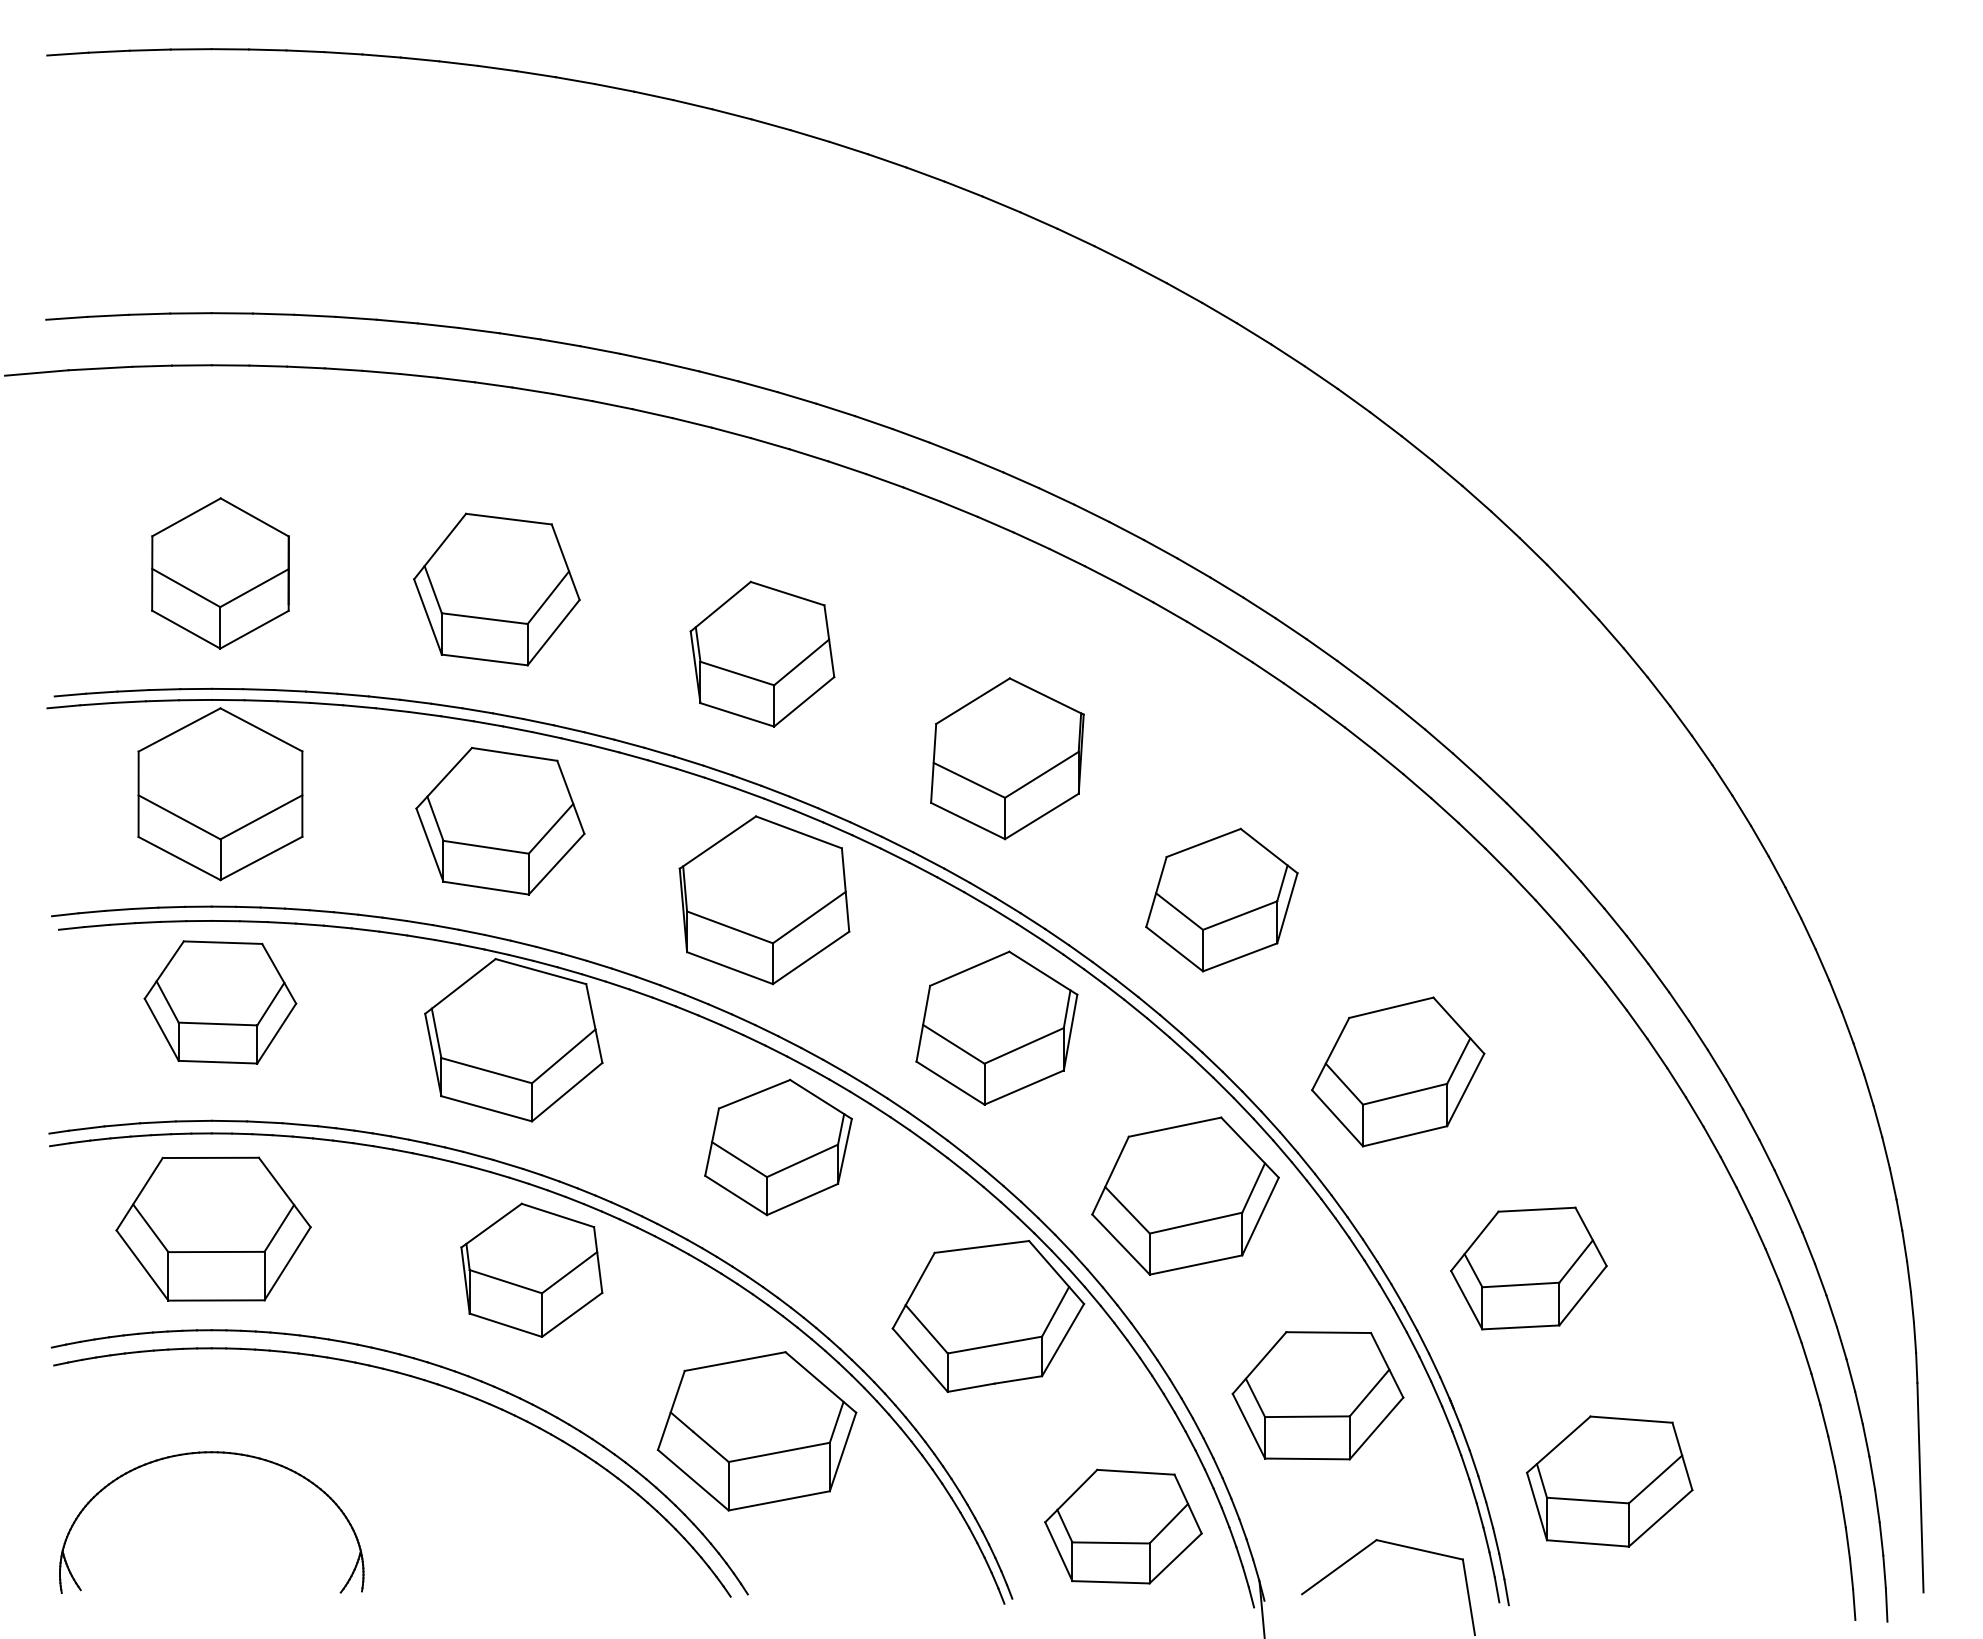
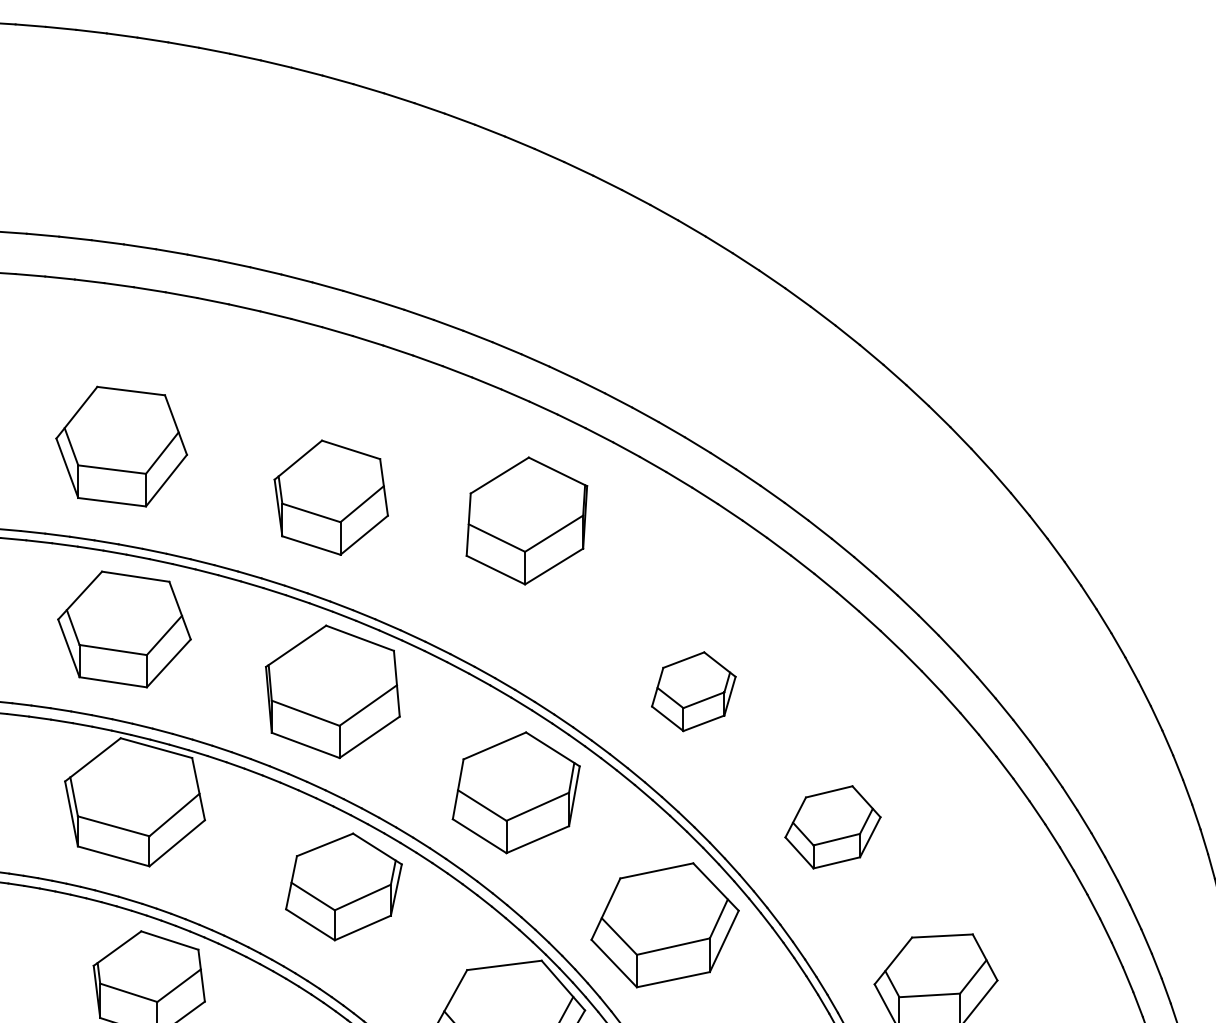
part: (1007, 758) -> (526, 520), moved
part: (1221, 899) -> (693, 691), size x0.7
part: (1398, 1071) -> (833, 826), size x0.7

